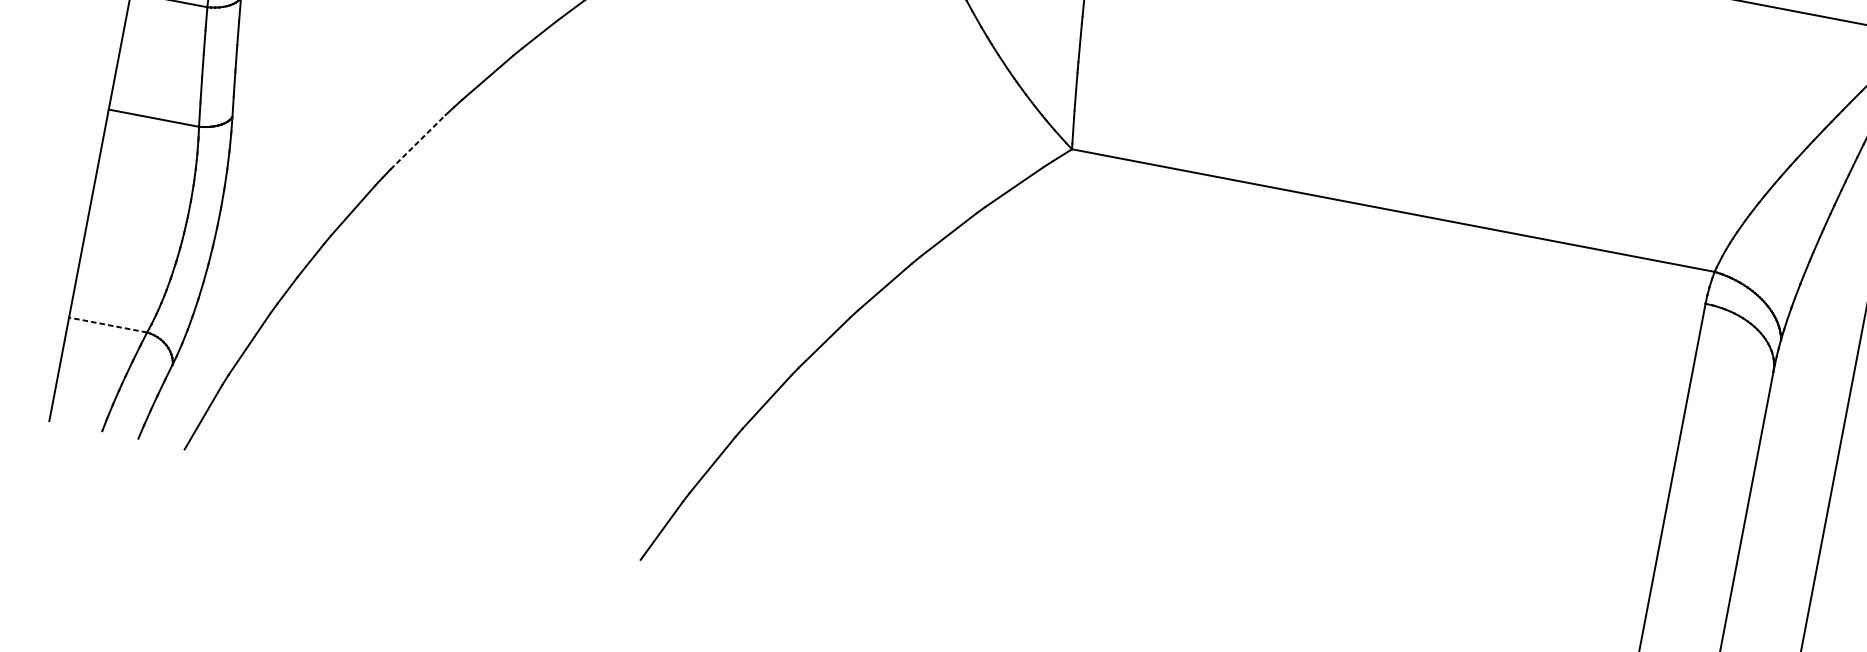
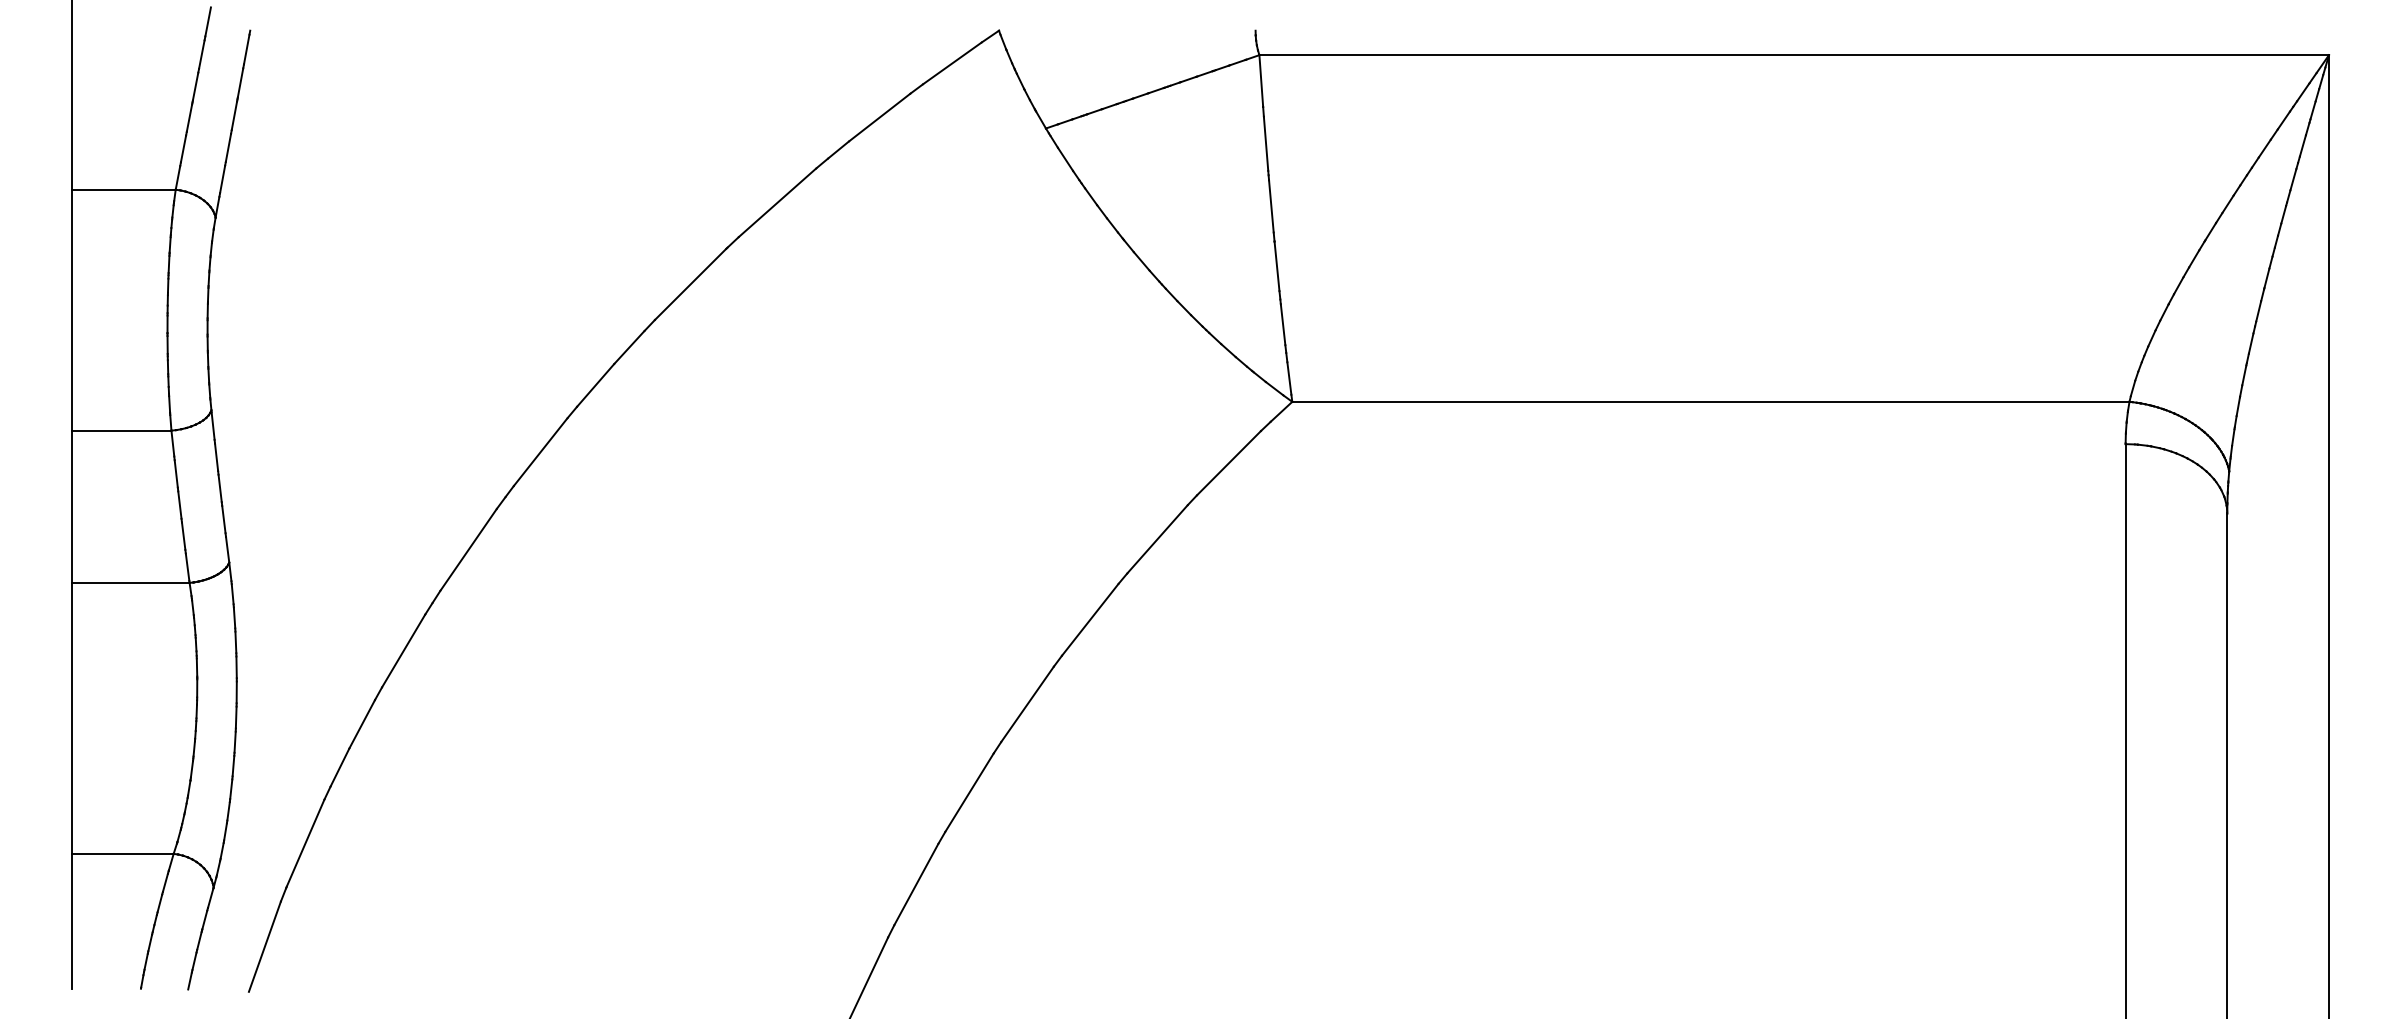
line: (418, 141) -> (468, 549), dashed -> solid
line: (107, 324) -> (122, 853), dashed -> solid

